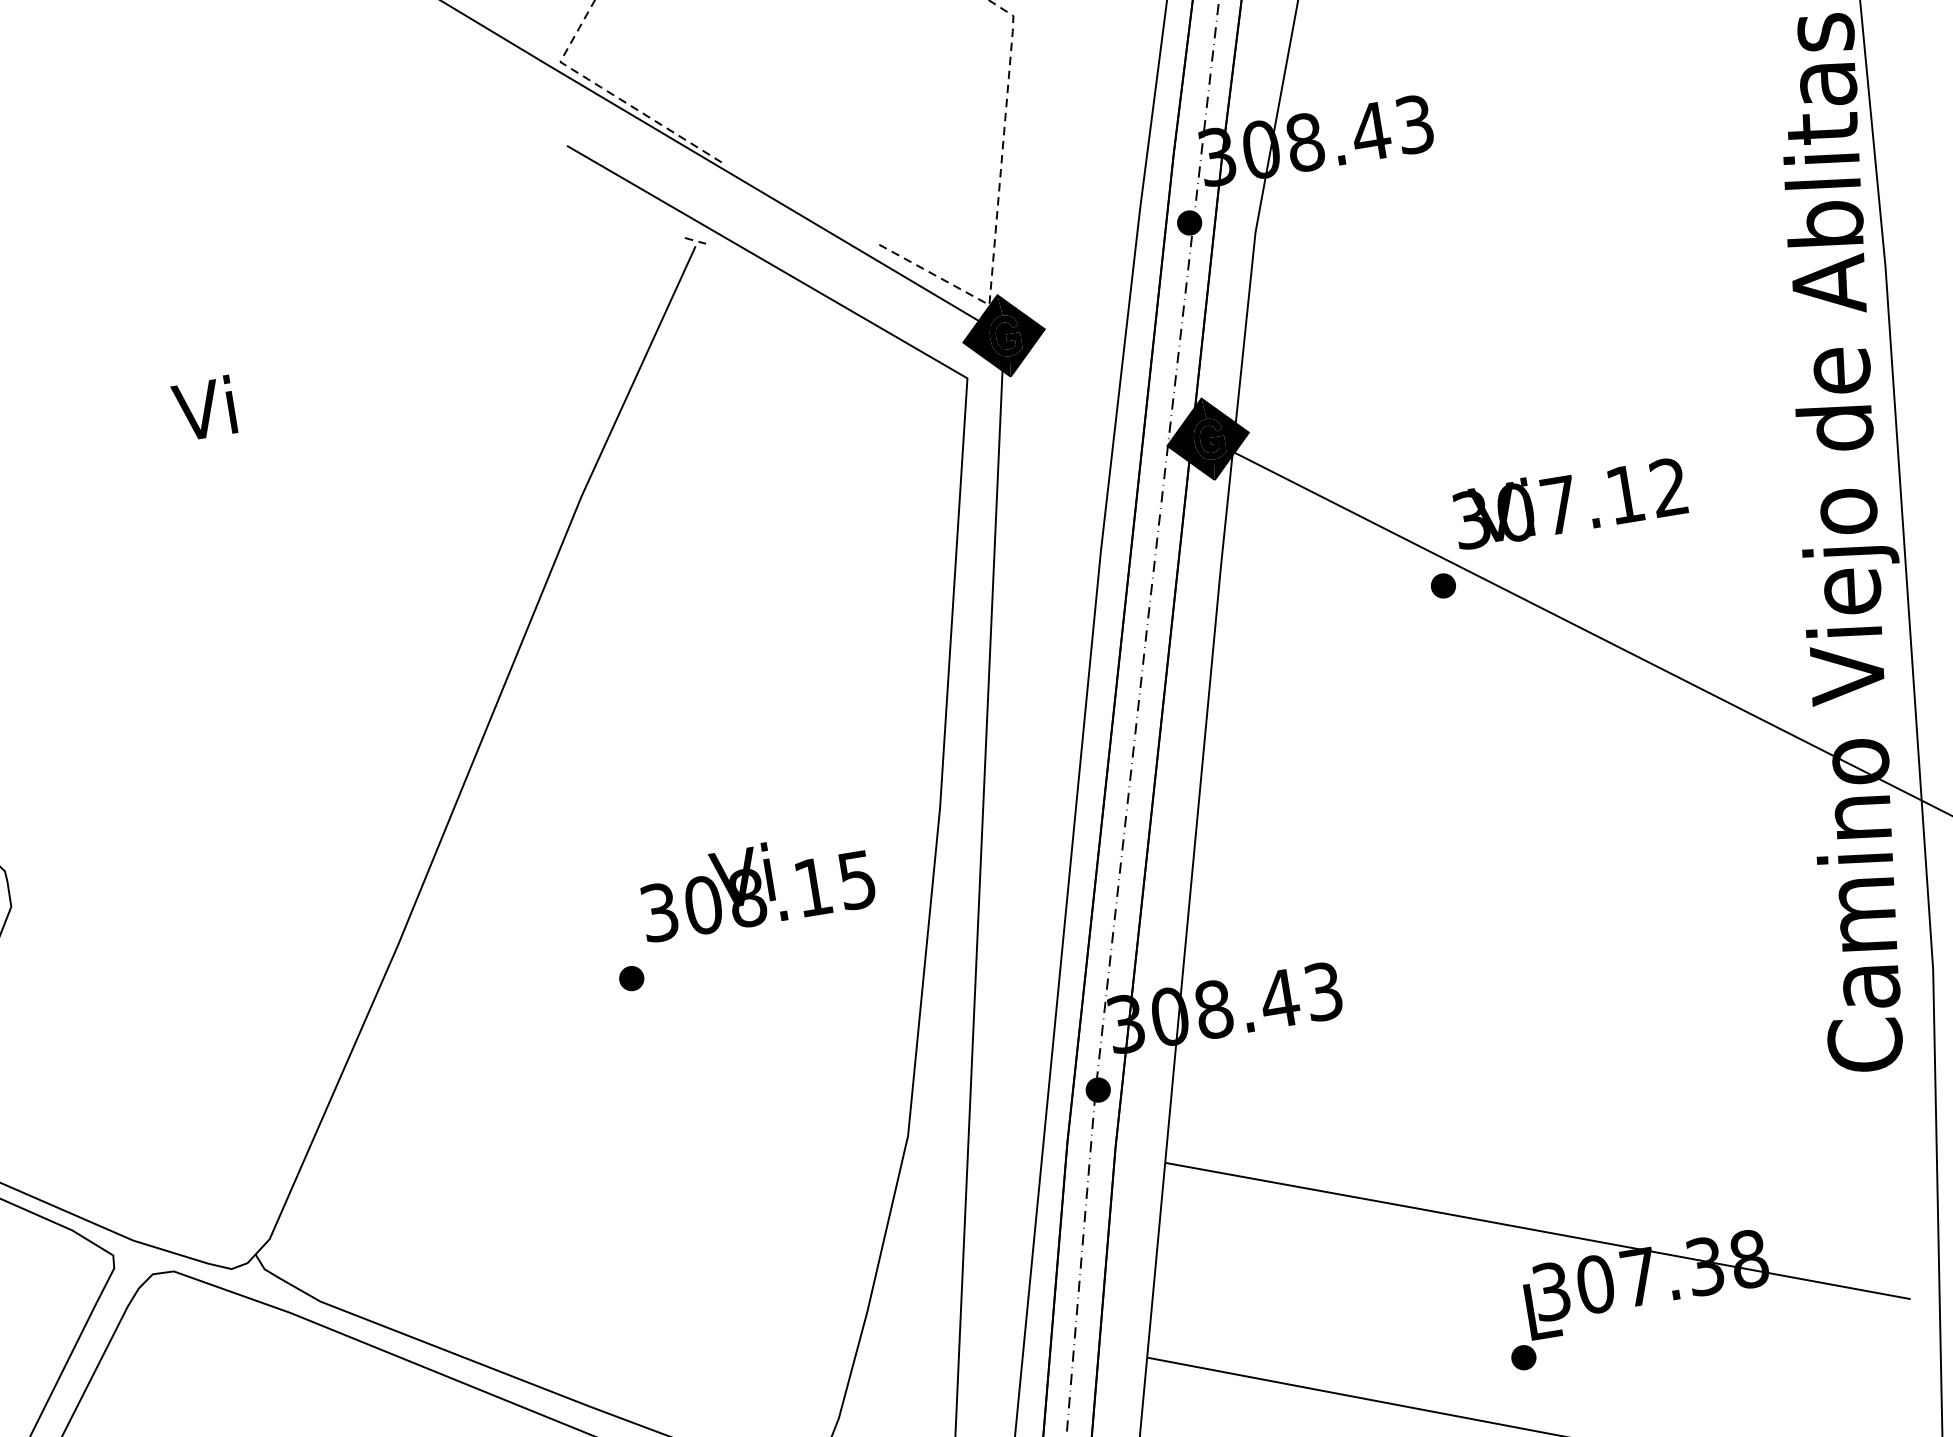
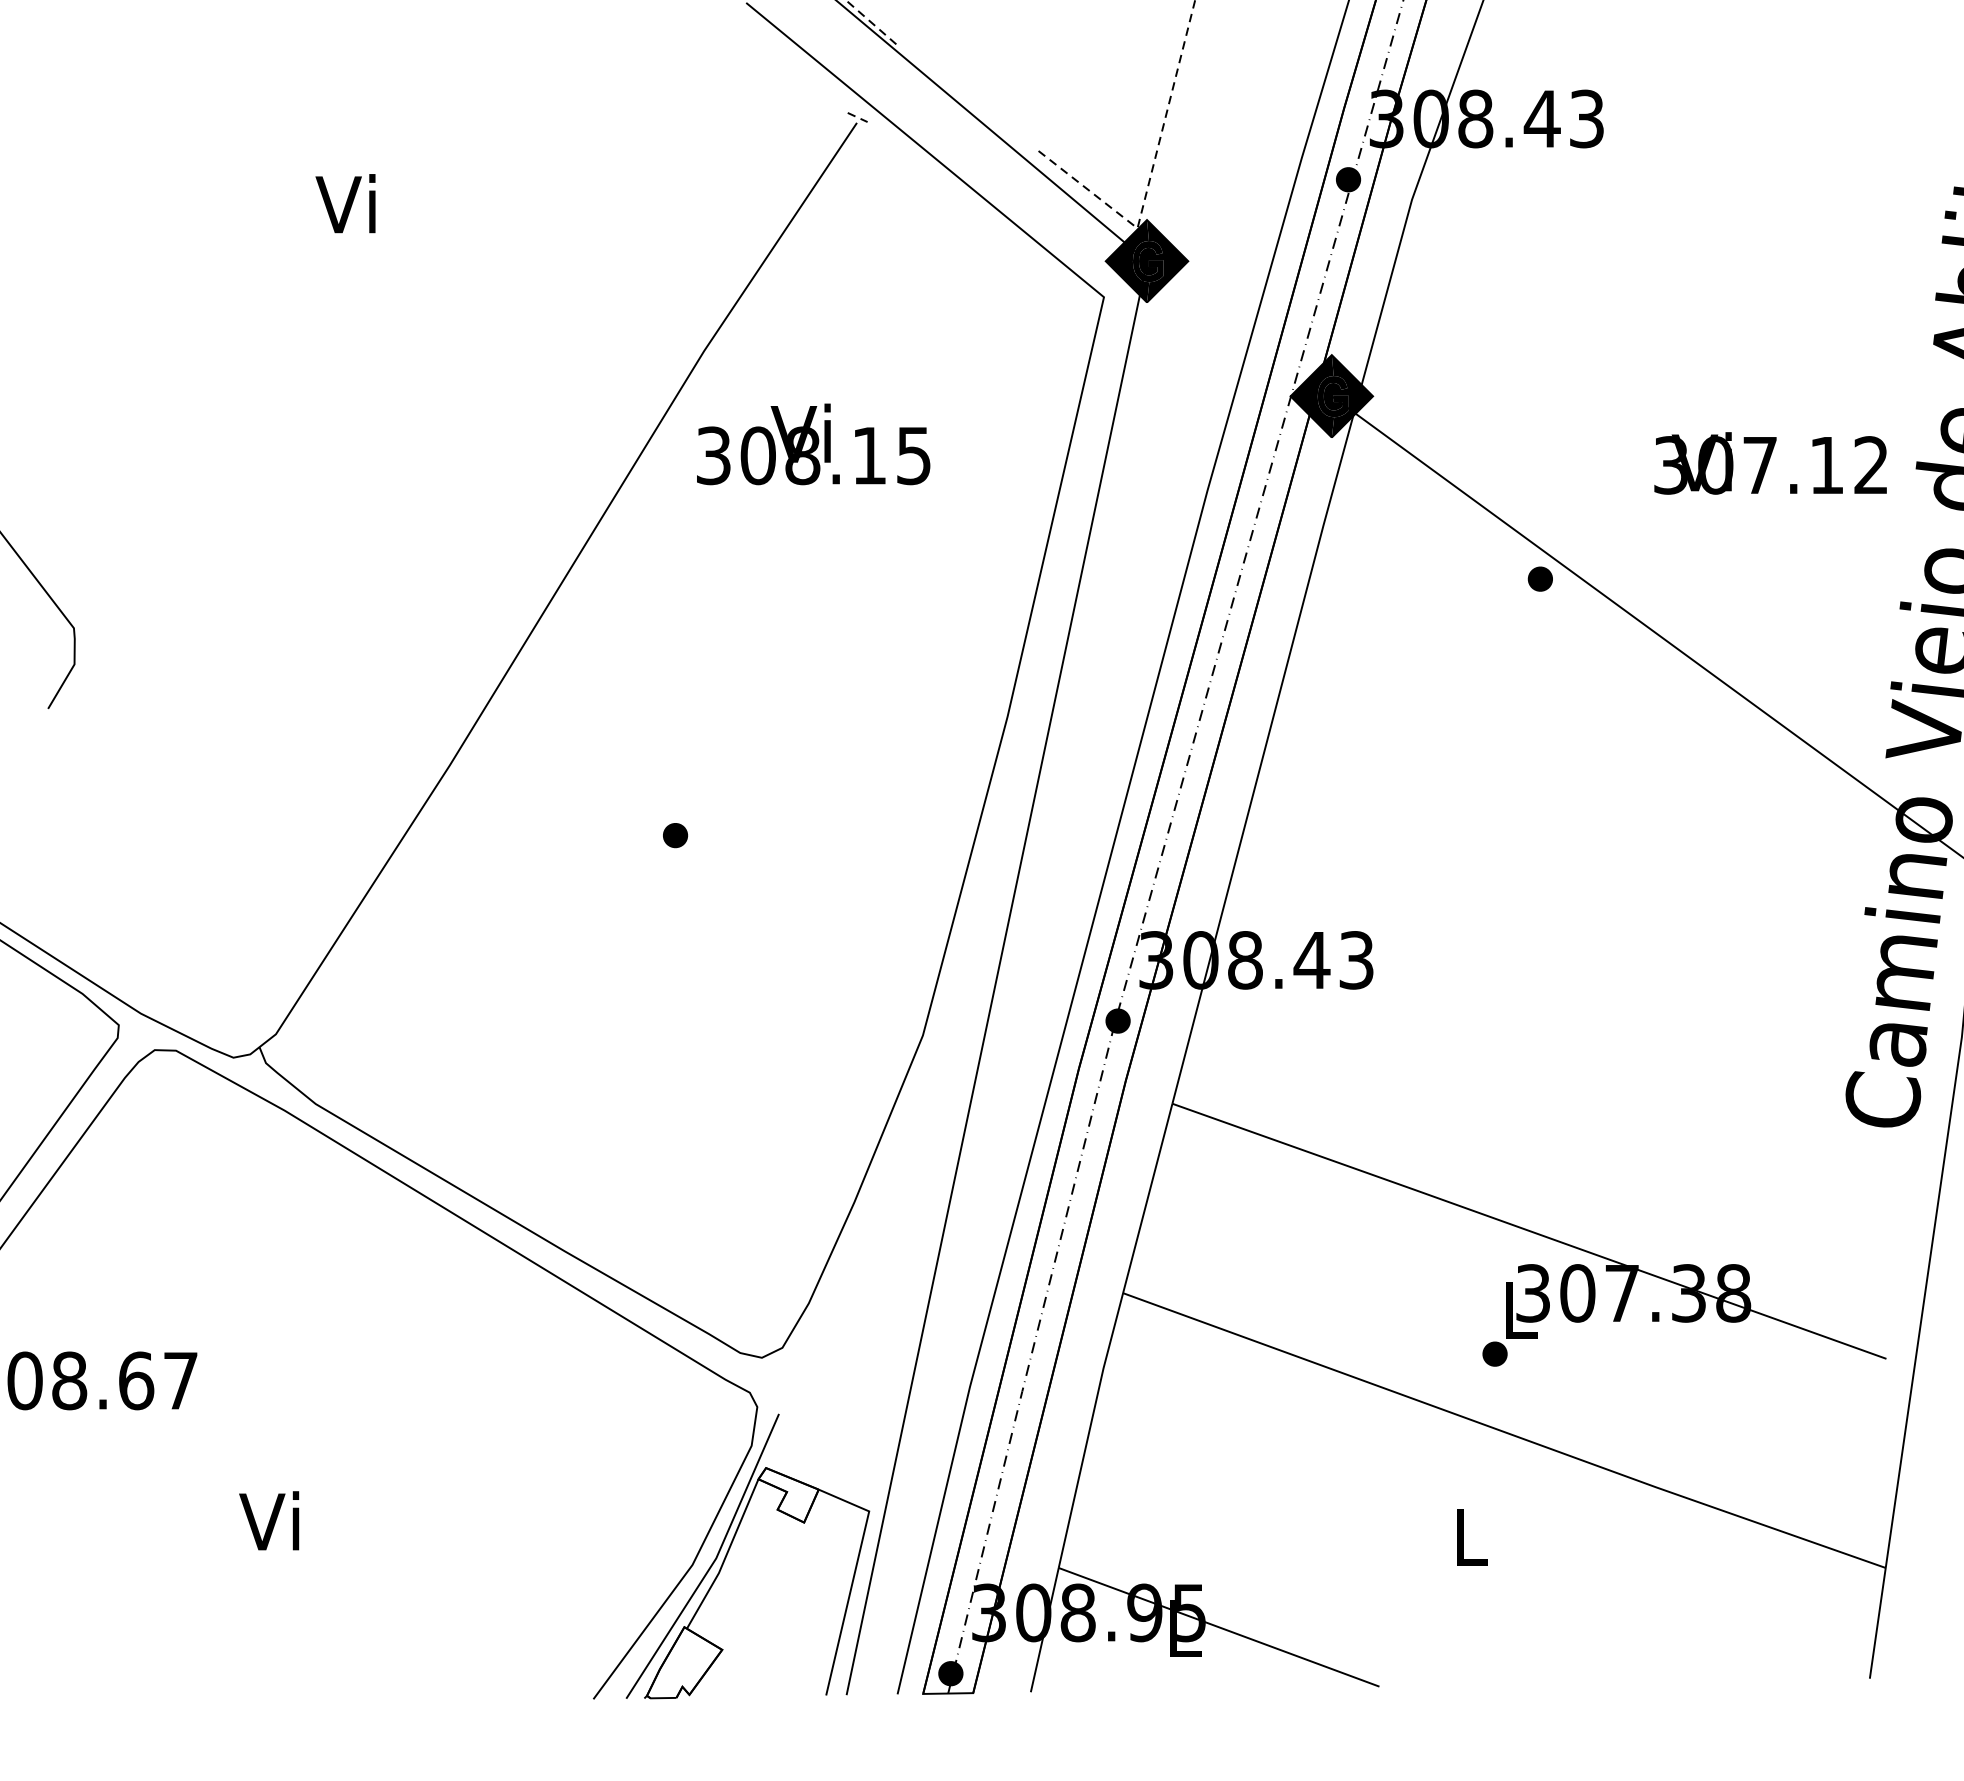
text: (1569, 501) -> (1770, 463), moved
text: (756, 885) -> (813, 444), moved

